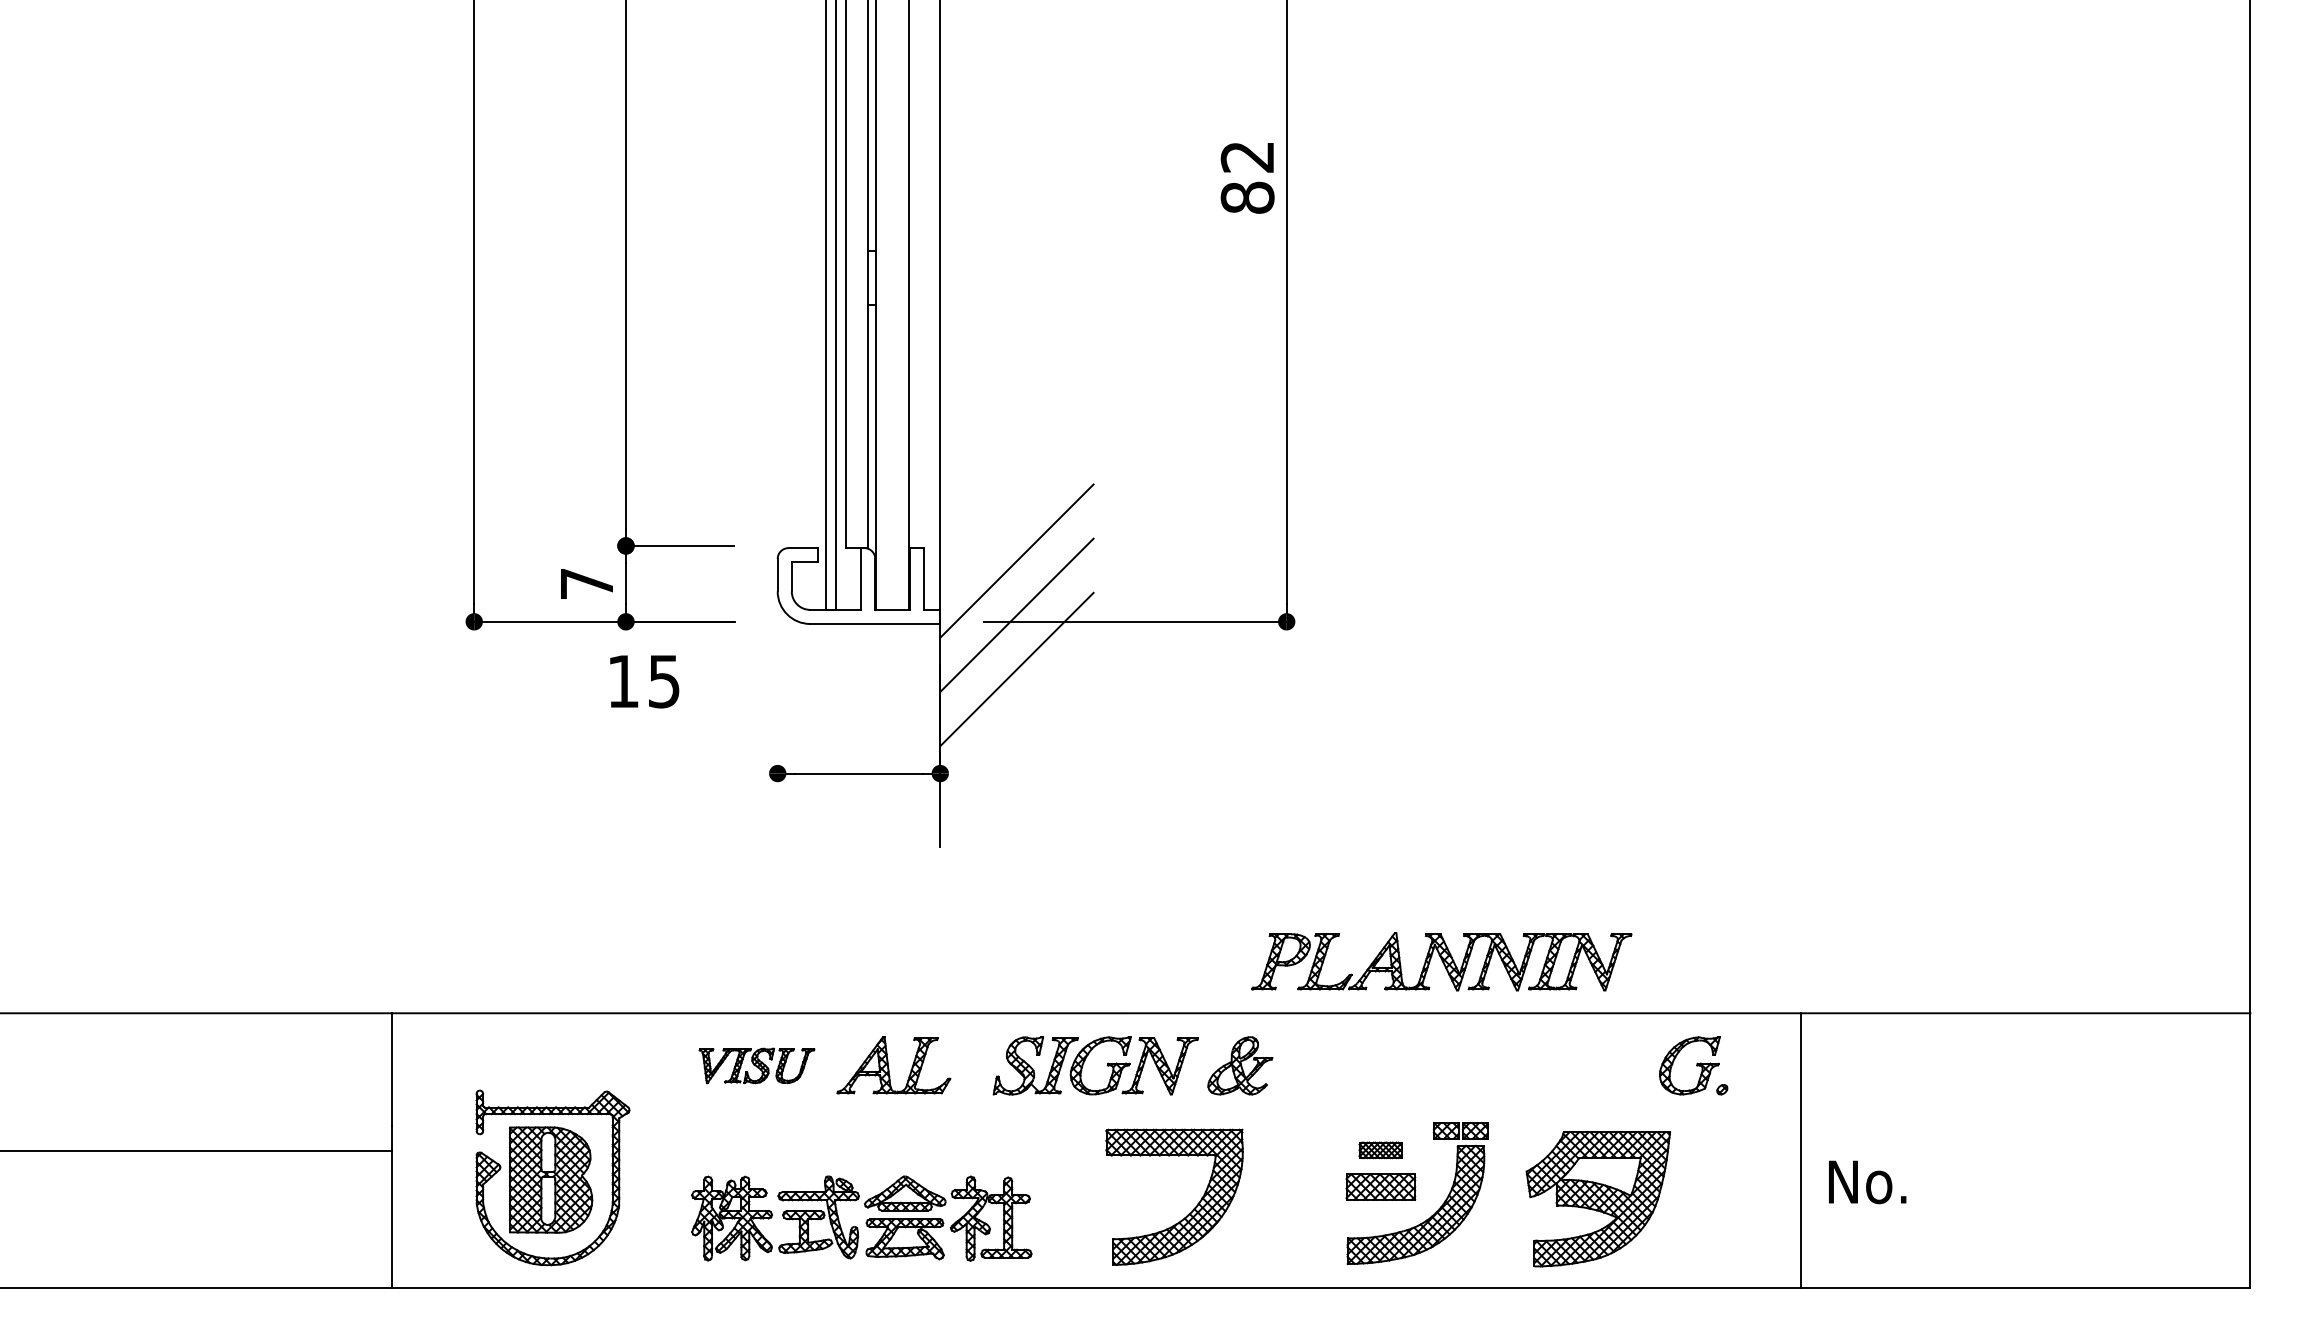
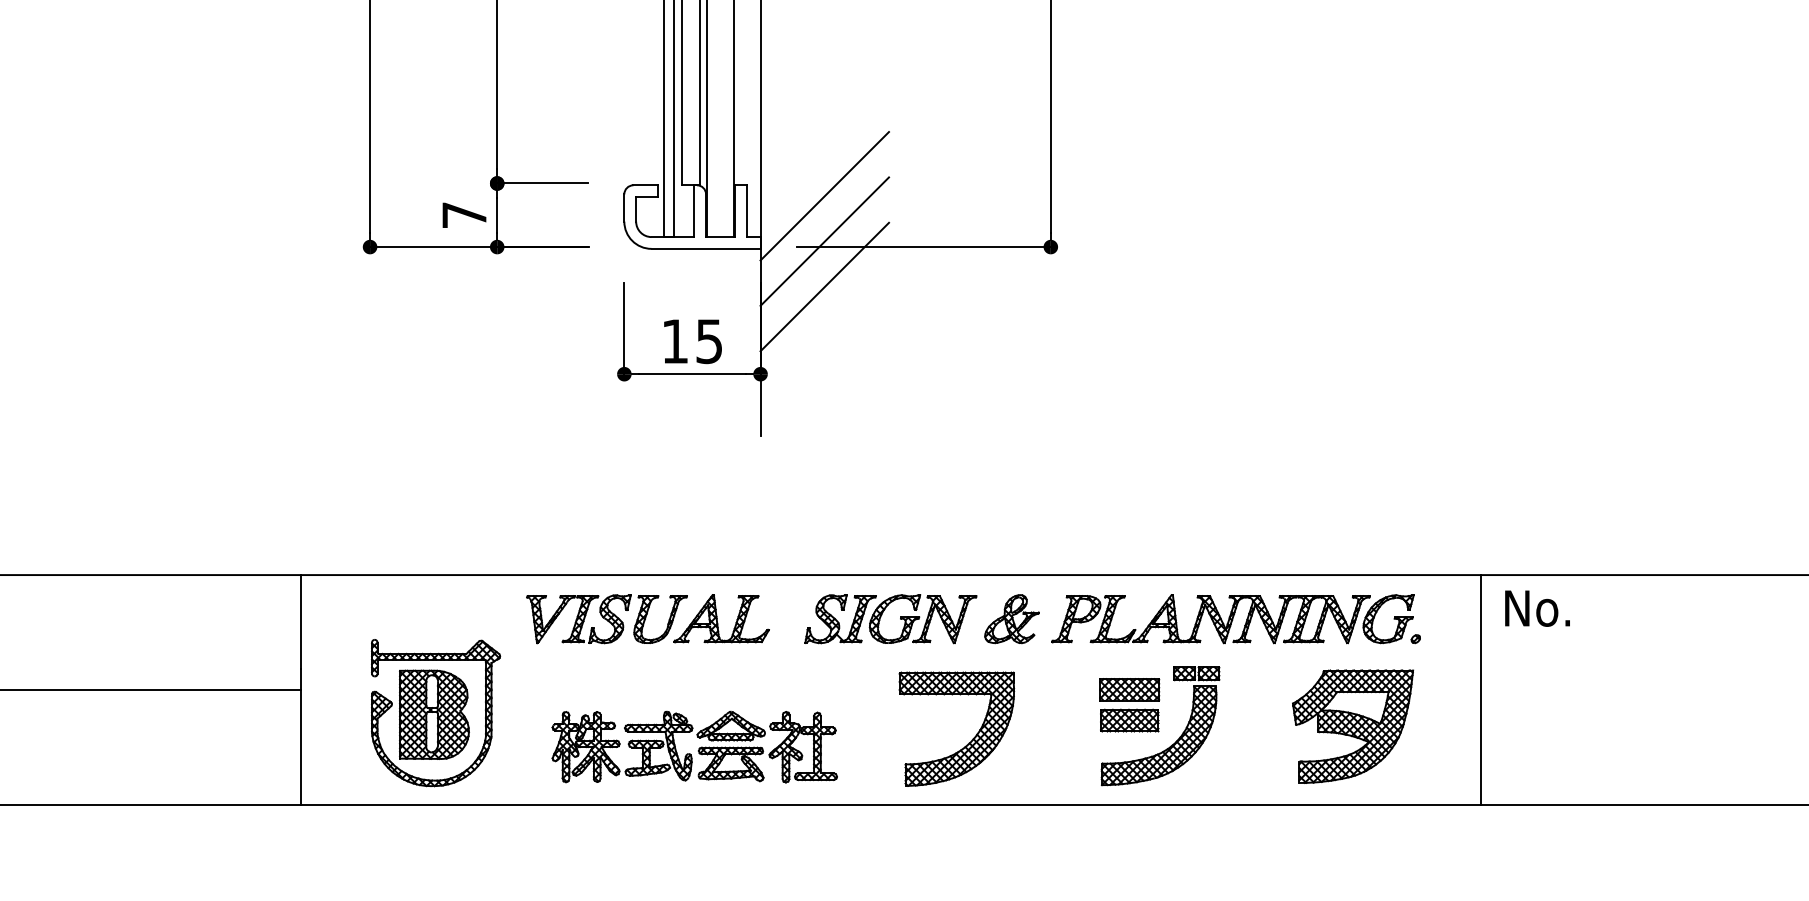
text: (644, 681) -> (692, 341), moved
line: (777, 719) -> (624, 328), added
part: (1441, 961) -> (1210, 618), moved
part: (756, 1065) -> (606, 618), size x1.67
part: (1380, 1150) -> (1129, 690), size x1.67
text: (1867, 1182) -> (1537, 608), moved
part: (1597, 1199) -> (1352, 726), moved

